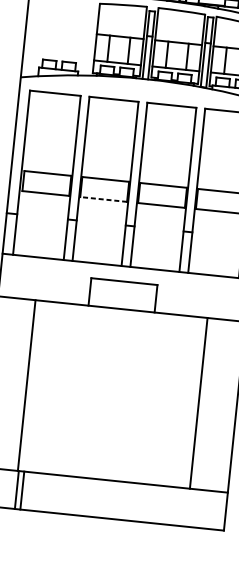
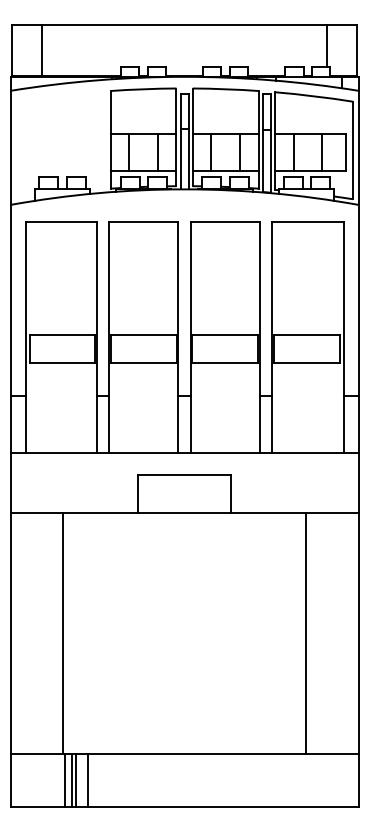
line: (103, 199) -> (143, 363), dashed -> solid
line: (25, 490) -> (76, 780), added
line: (33, 491) -> (88, 780), added

